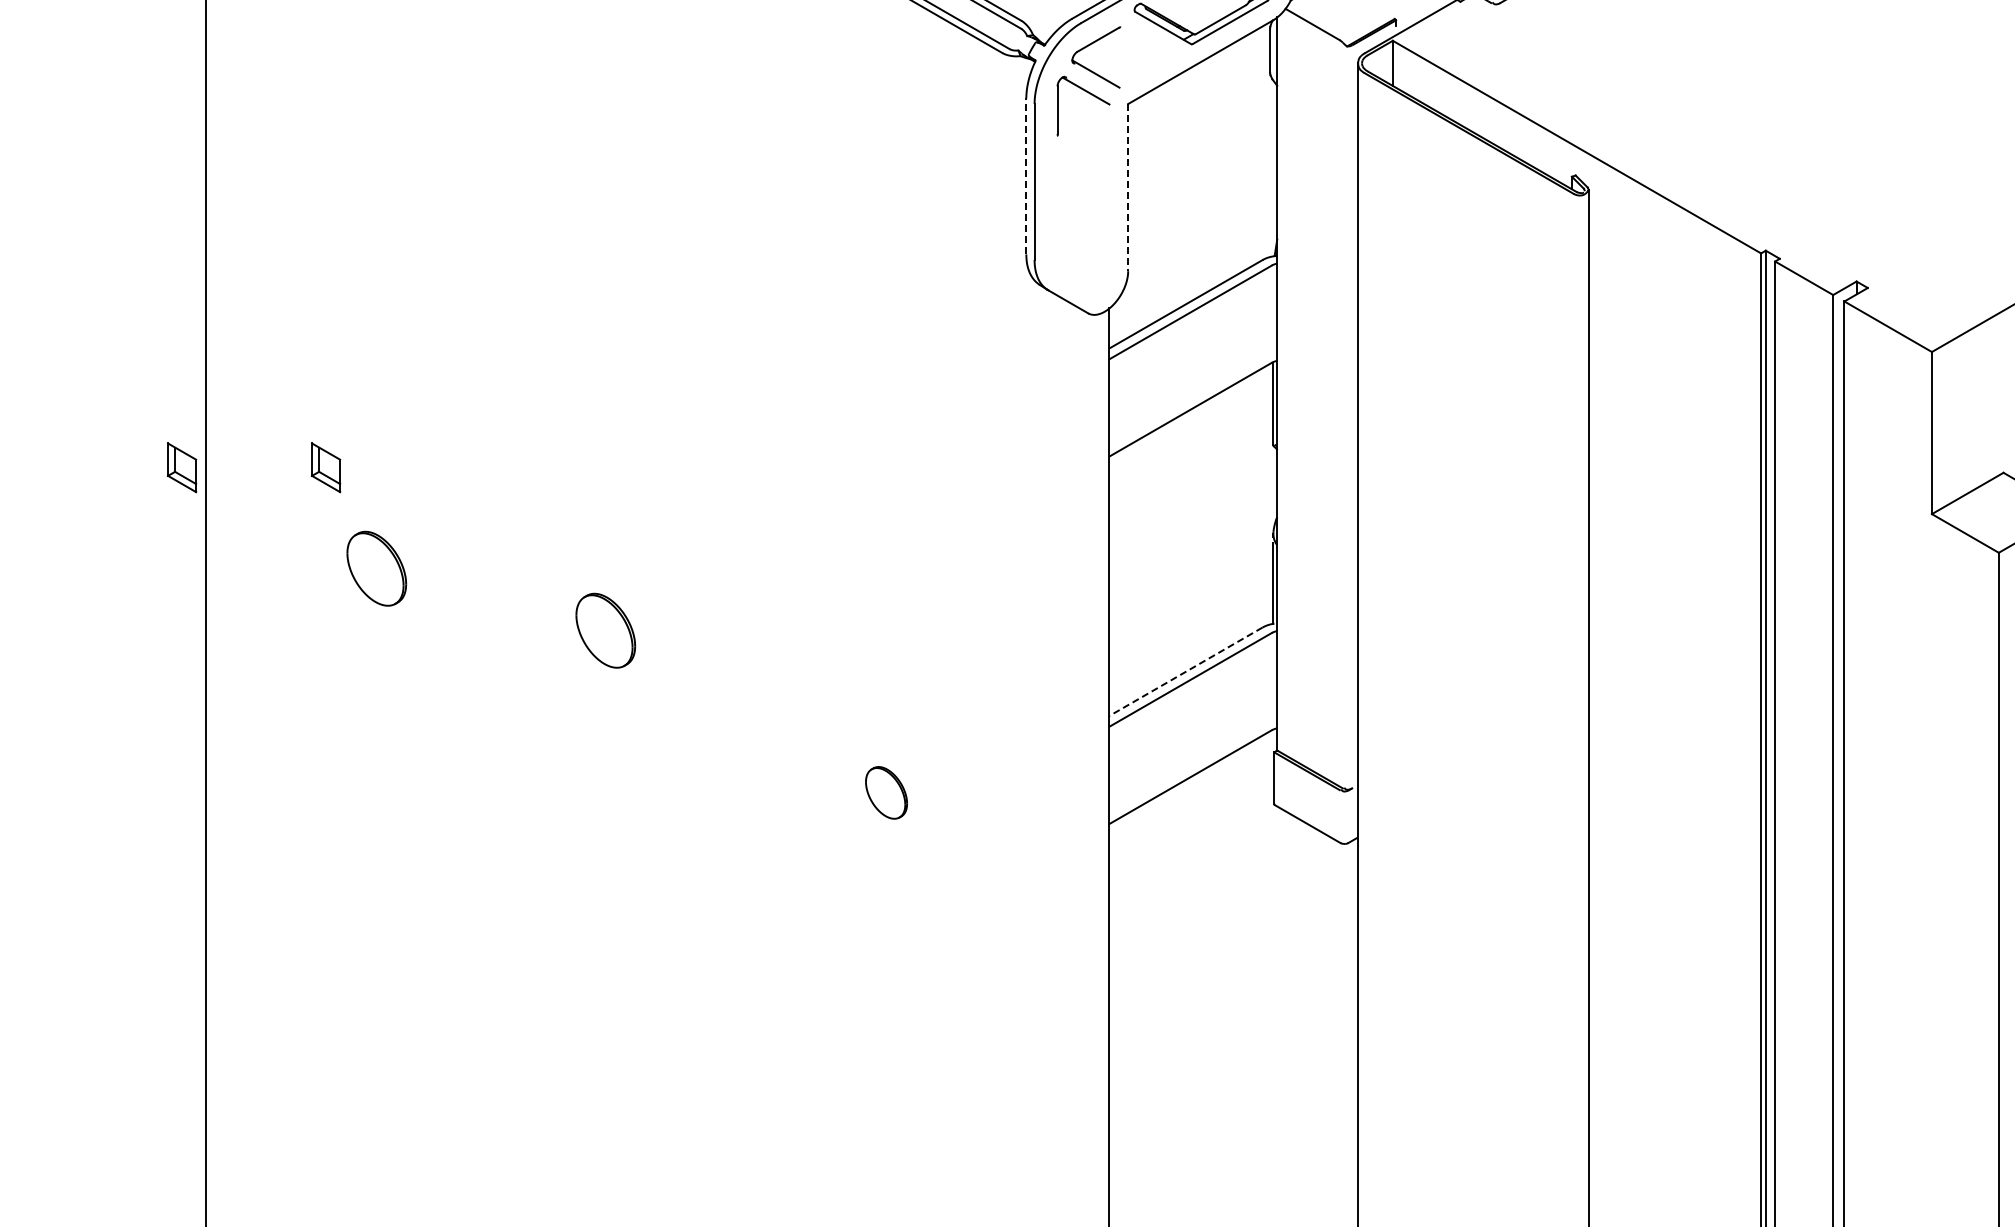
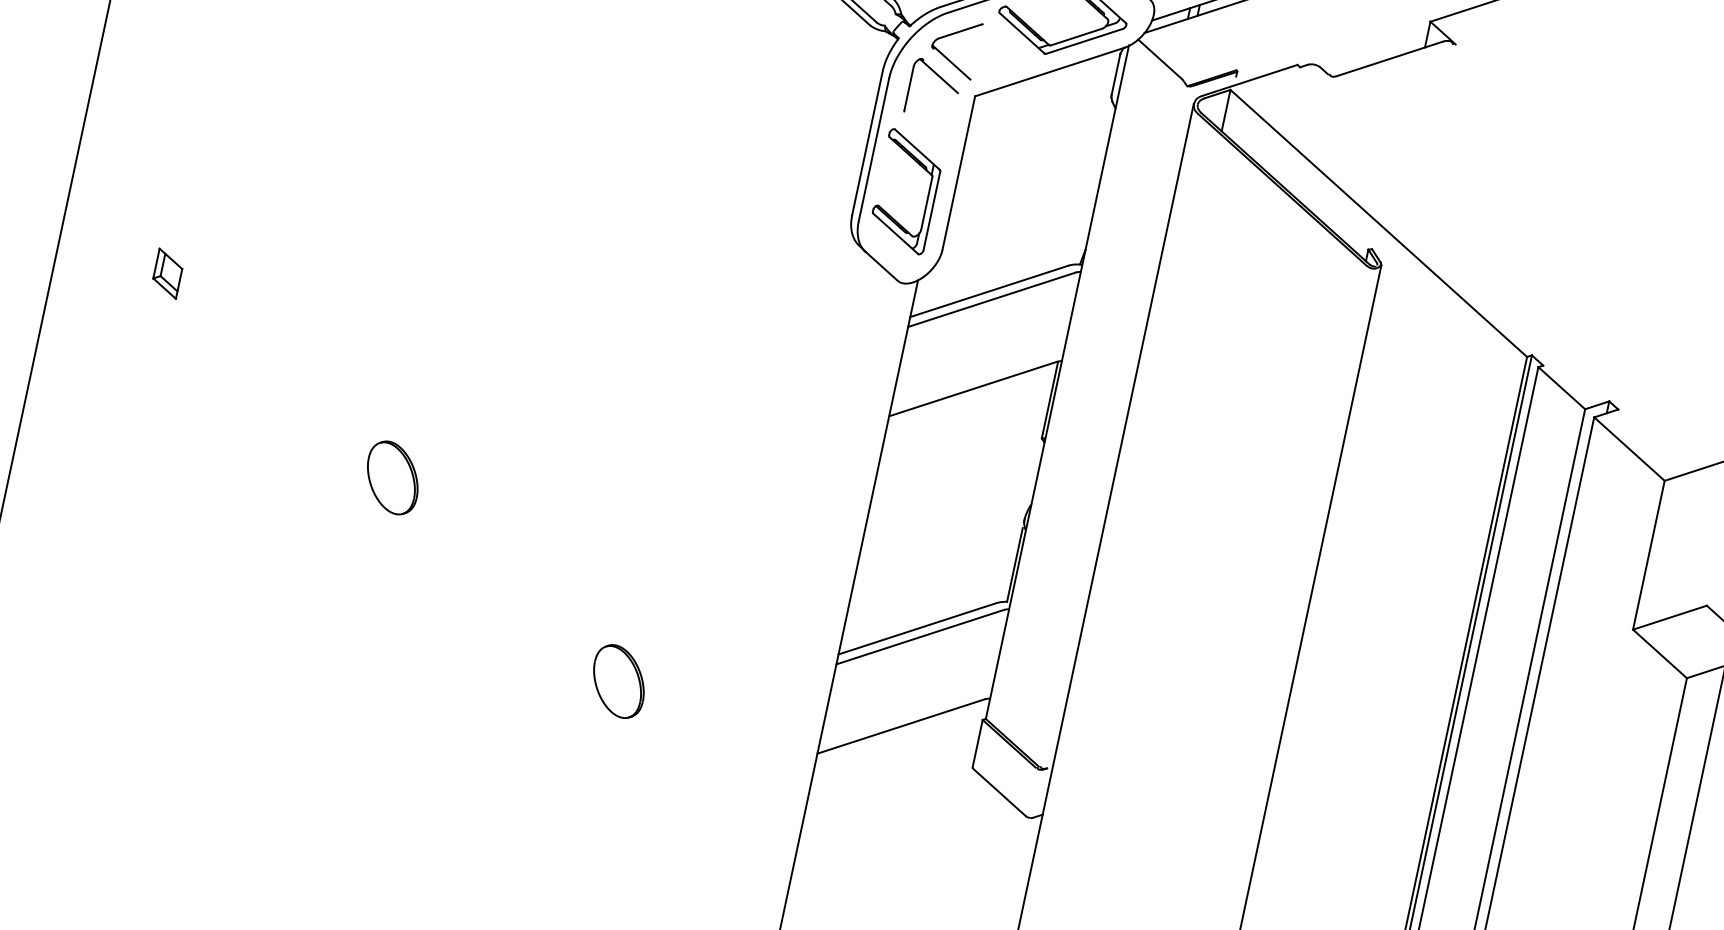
line: (1026, 176) -> (867, 143), dashed -> solid
line: (1128, 187) -> (959, 173), dashed -> solid
part: (1101, 218) -> (928, 196), added
part: (182, 467) -> (36, 245), removed
part: (376, 568) -> (194, 376), removed
line: (1185, 672) -> (916, 629), dashed -> solid
part: (886, 792) -> (618, 681), size x1.43

